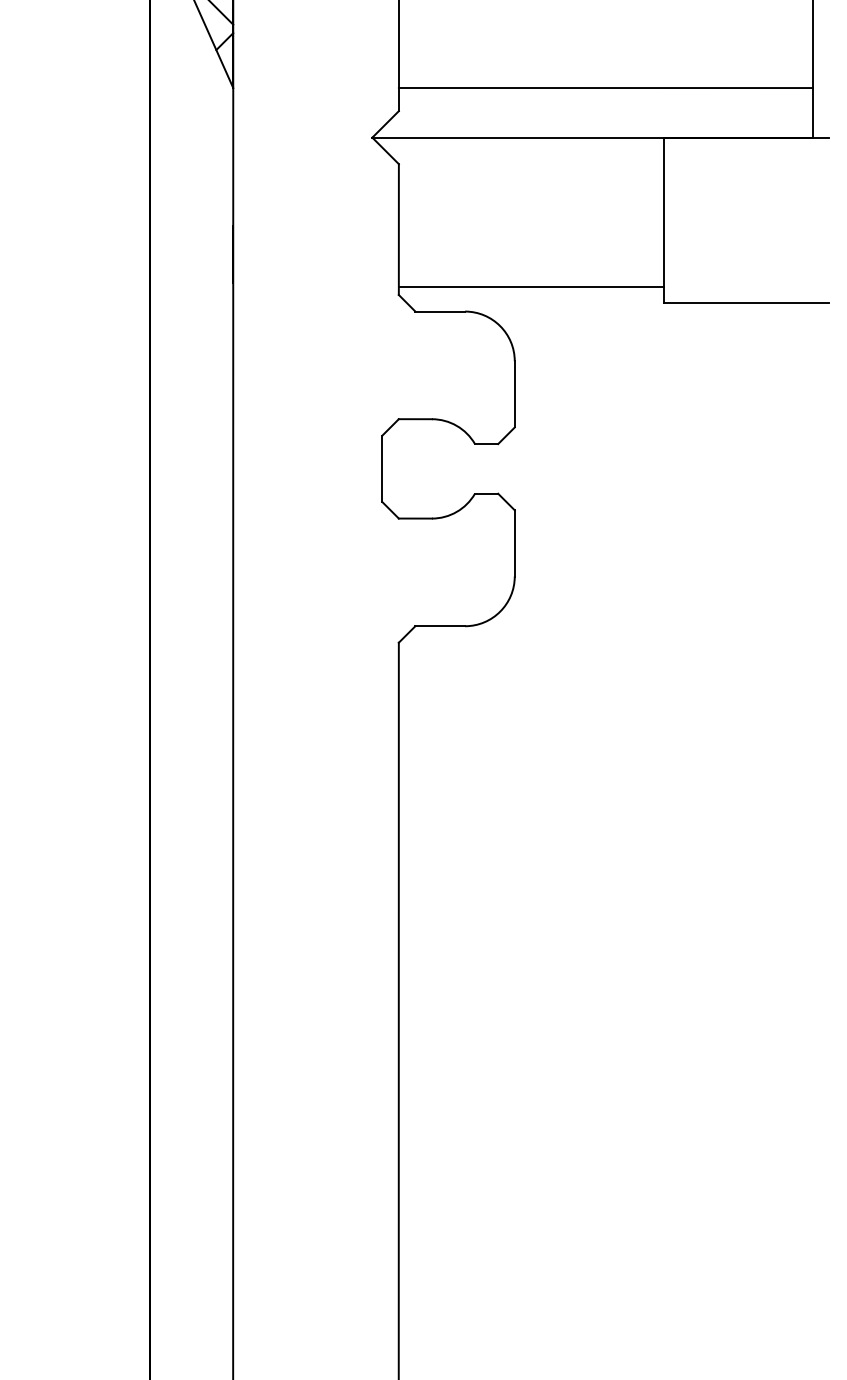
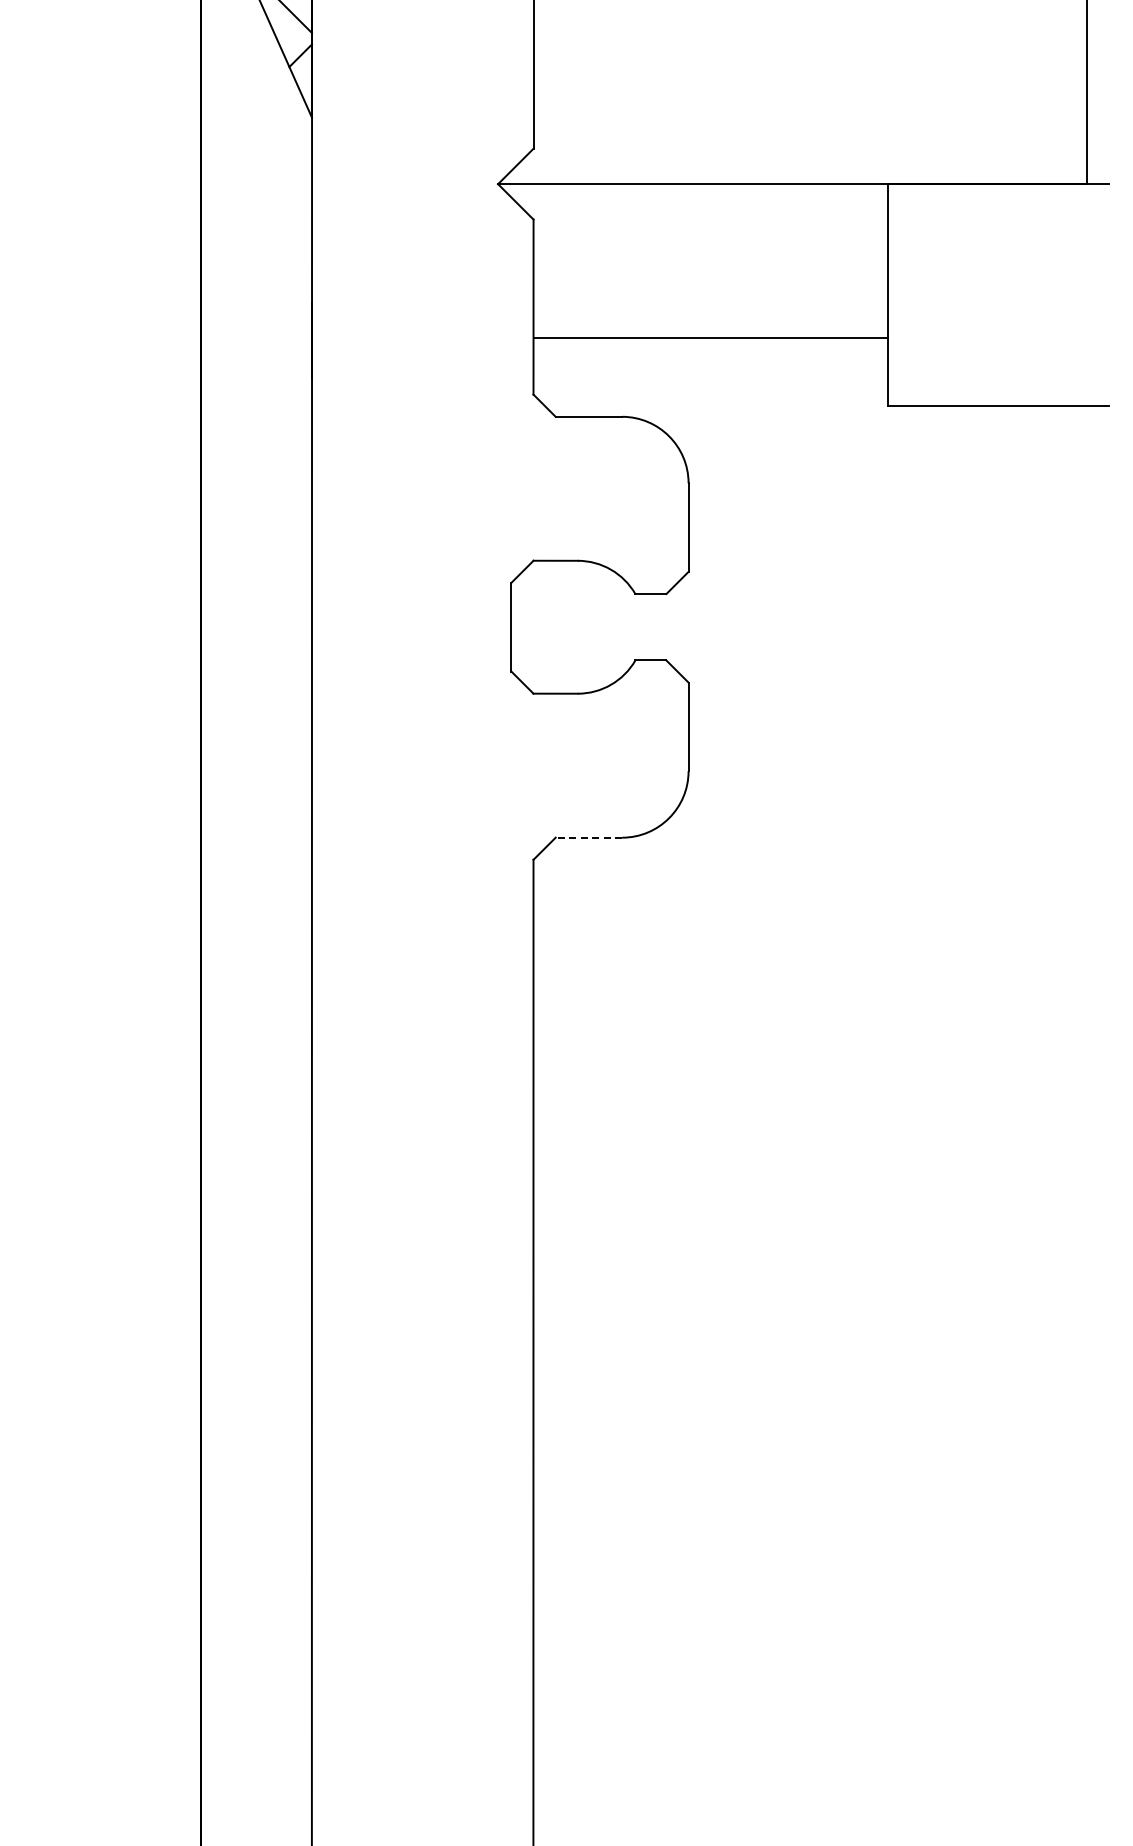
line: (605, 87) -> (810, 117), removed
line: (531, 286) -> (710, 337), moved
line: (439, 626) -> (588, 837), solid -> dashed

